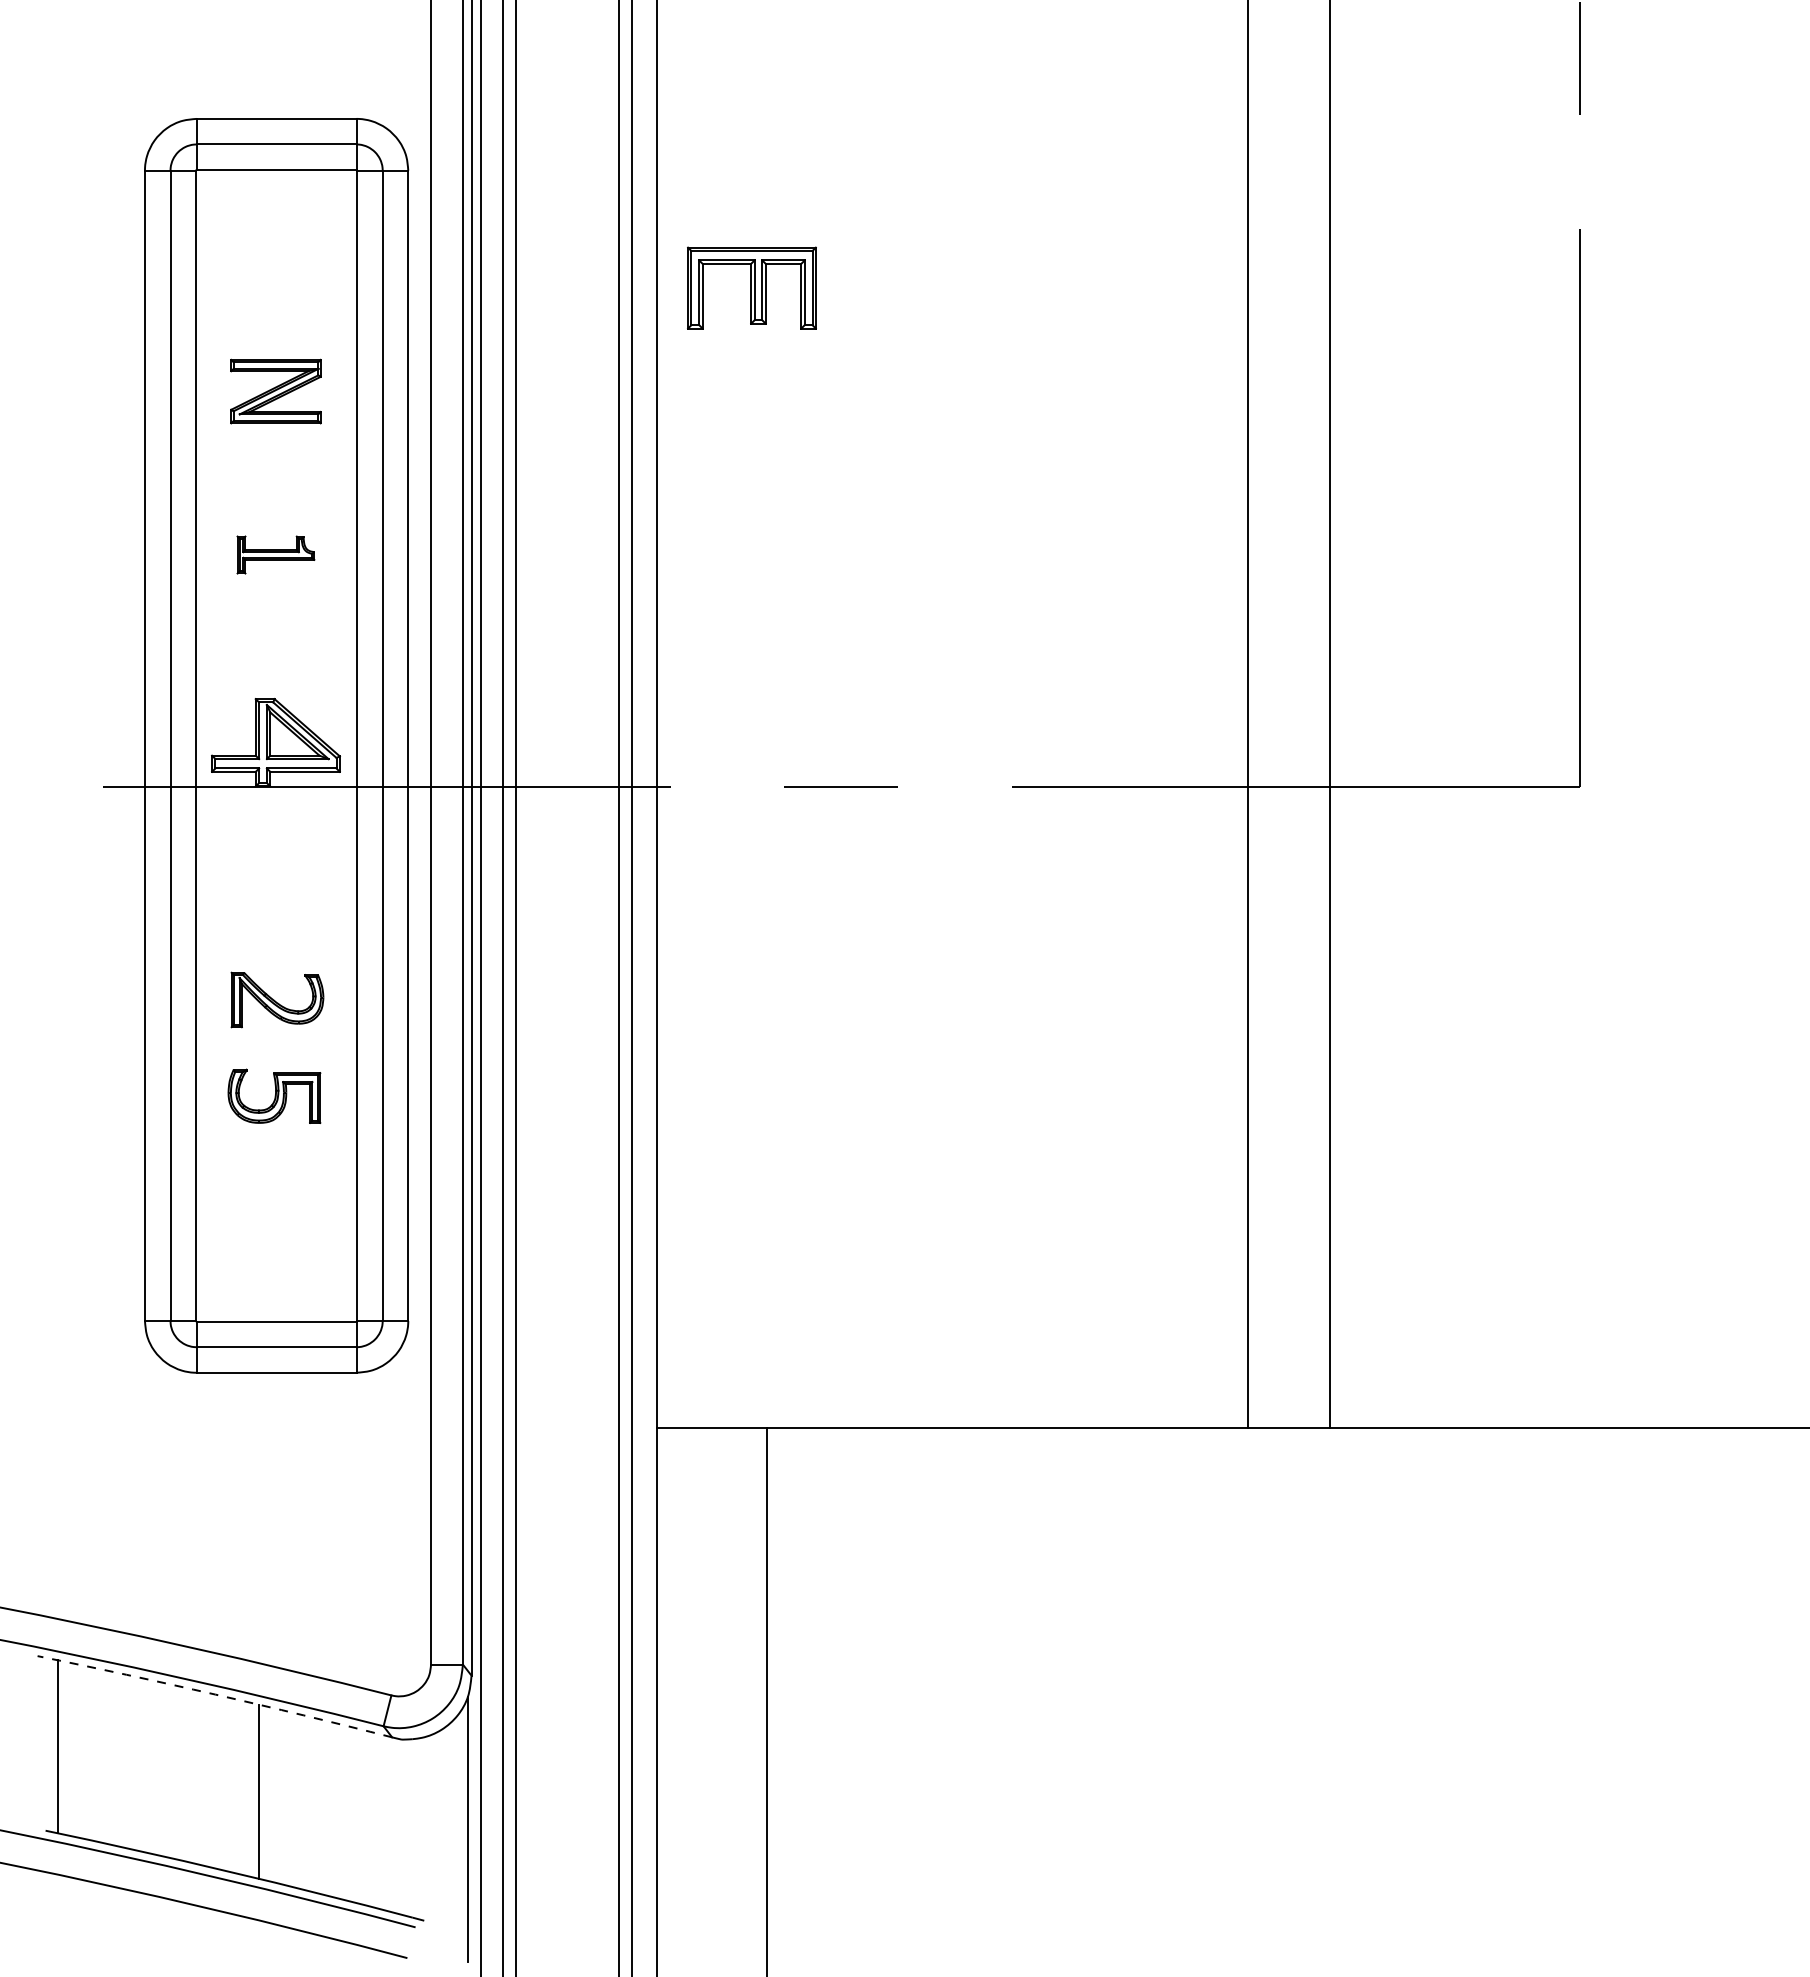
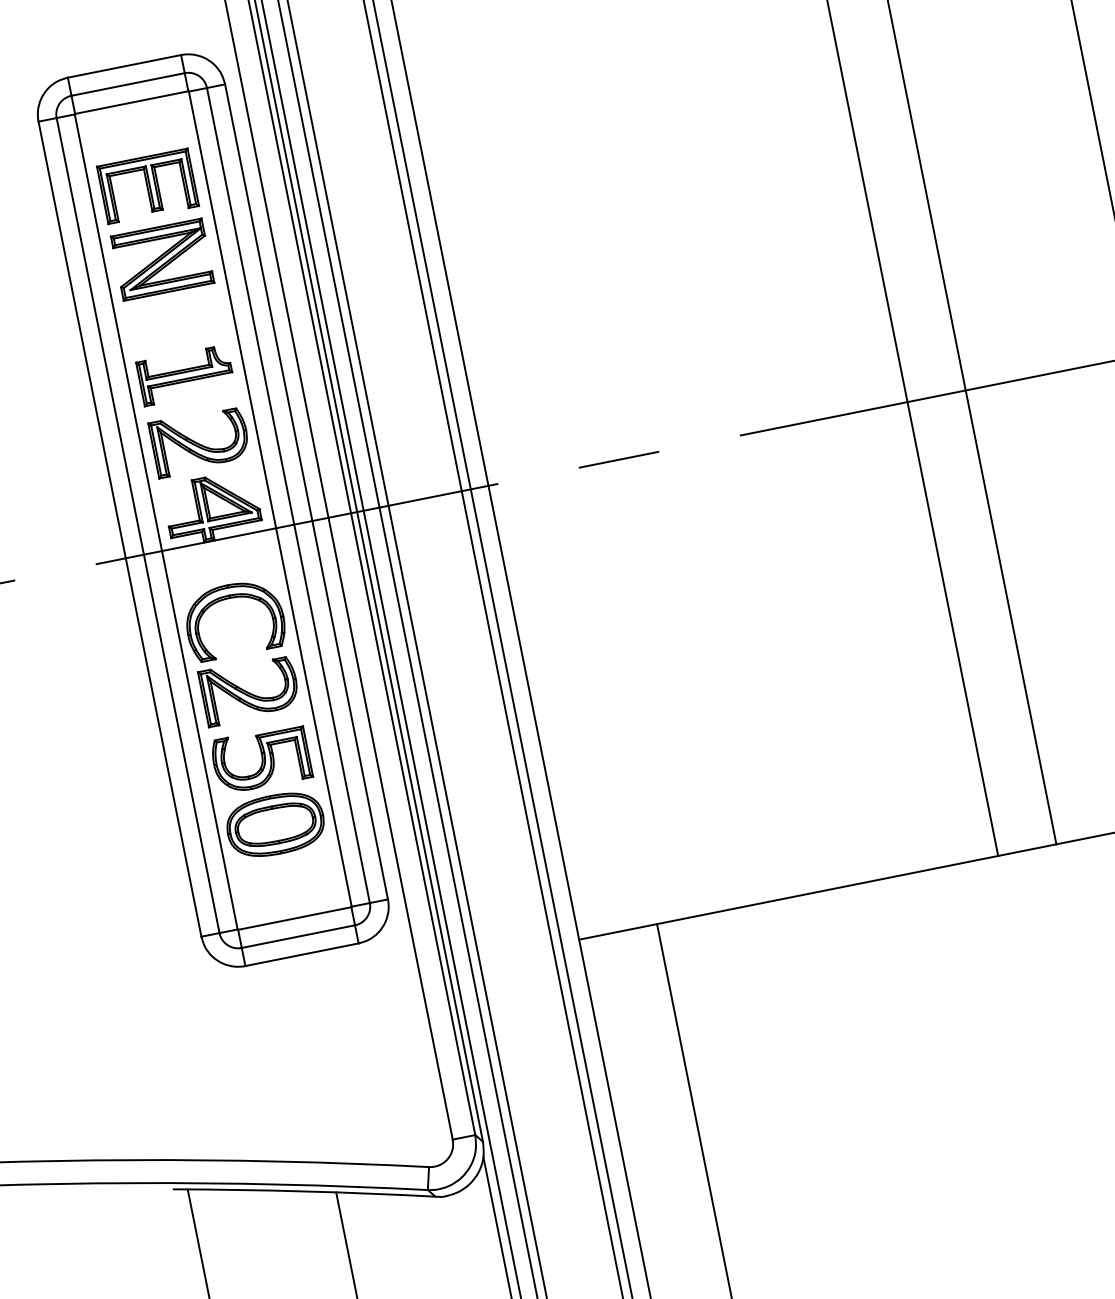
part: (751, 287) -> (147, 185), moved
part: (275, 391) -> (162, 259), size x1.43
part: (275, 554) -> (185, 375), size x1.67
part: (277, 648) -> (200, 441), added
part: (281, 870) -> (234, 598), added
part: (277, 999) -> (249, 690), size x1.43
part: (274, 1096) -> (261, 759), size x1.43
part: (275, 1189) -> (275, 825), added
arc: (215, 1694) -> (304, 1191), dashed -> solid

